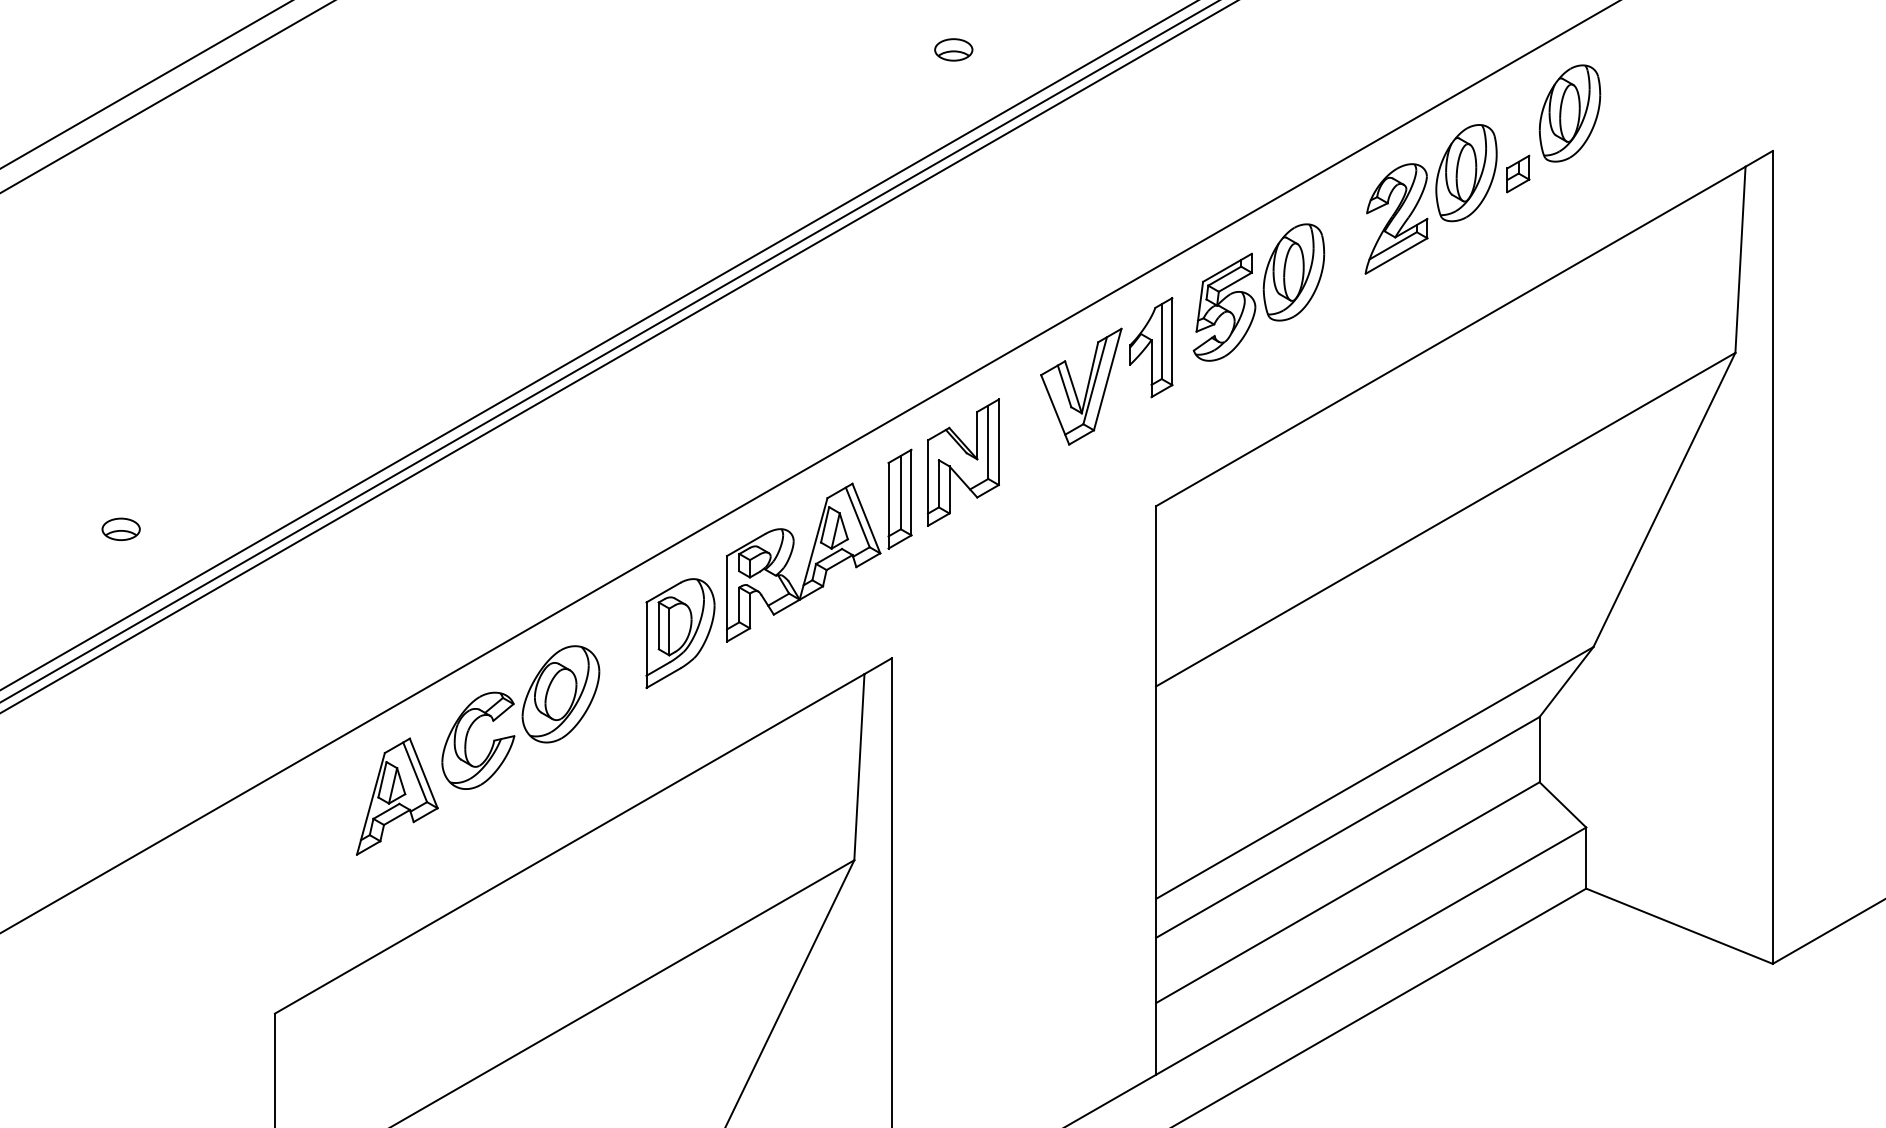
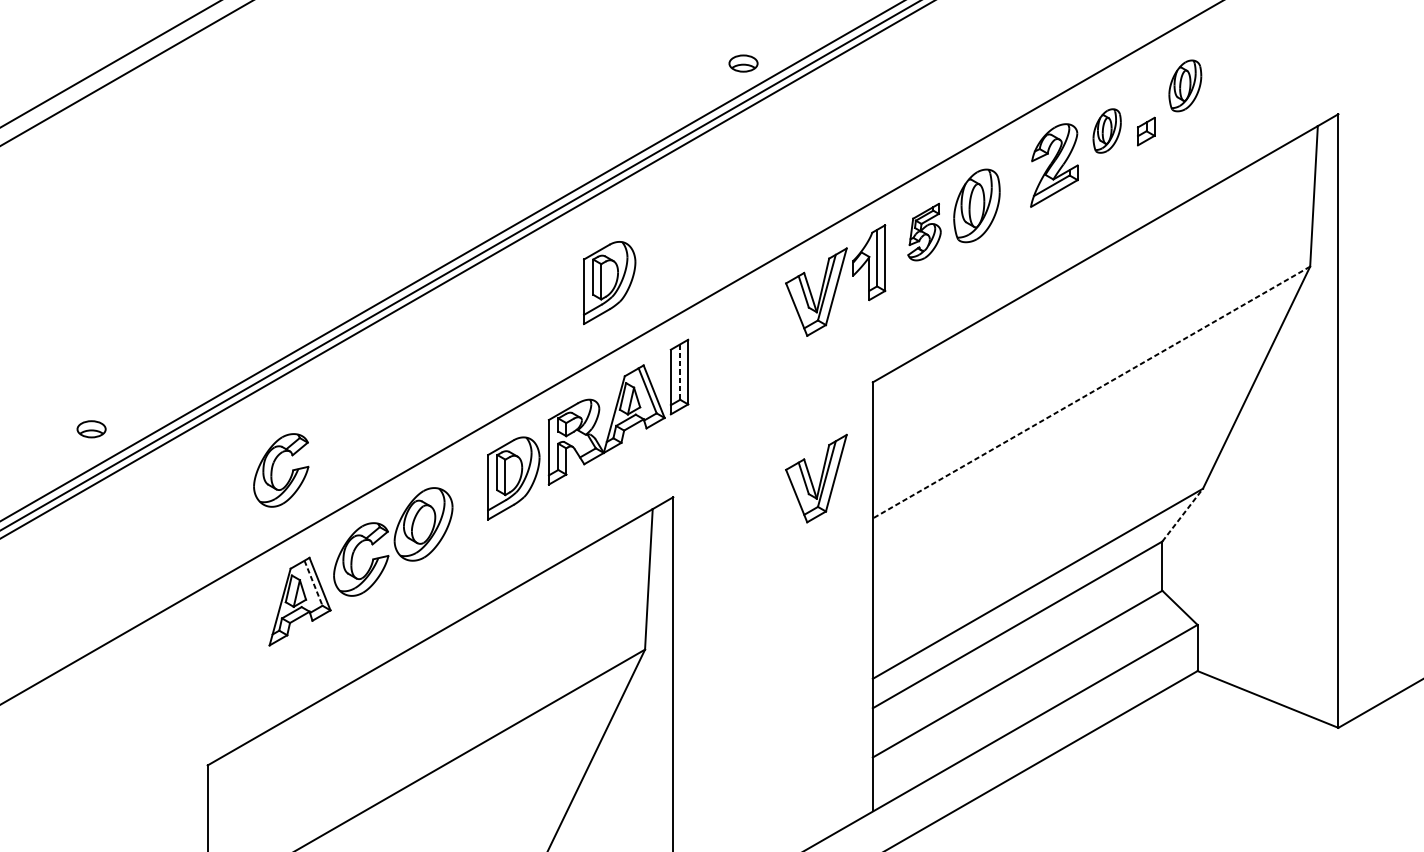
part: (953, 49) -> (743, 63), moved
part: (1569, 113) -> (1184, 85), size x0.7
part: (1466, 173) -> (1107, 131), size x0.6
part: (1224, 306) -> (924, 231), size x0.7
part: (807, 374) -> (609, 282), added
part: (963, 462) -> (727, 349), removed
line: (900, 492) -> (679, 372), solid -> dashed
line: (1445, 519) -> (1091, 392), solid -> dashed
part: (120, 528) -> (91, 428), moved
part: (361, 619) -> (273, 467), added
part: (1081, 633) -> (816, 478), added
line: (1566, 681) -> (1182, 514), solid -> dashed
line: (415, 772) -> (313, 583), solid -> dashed

